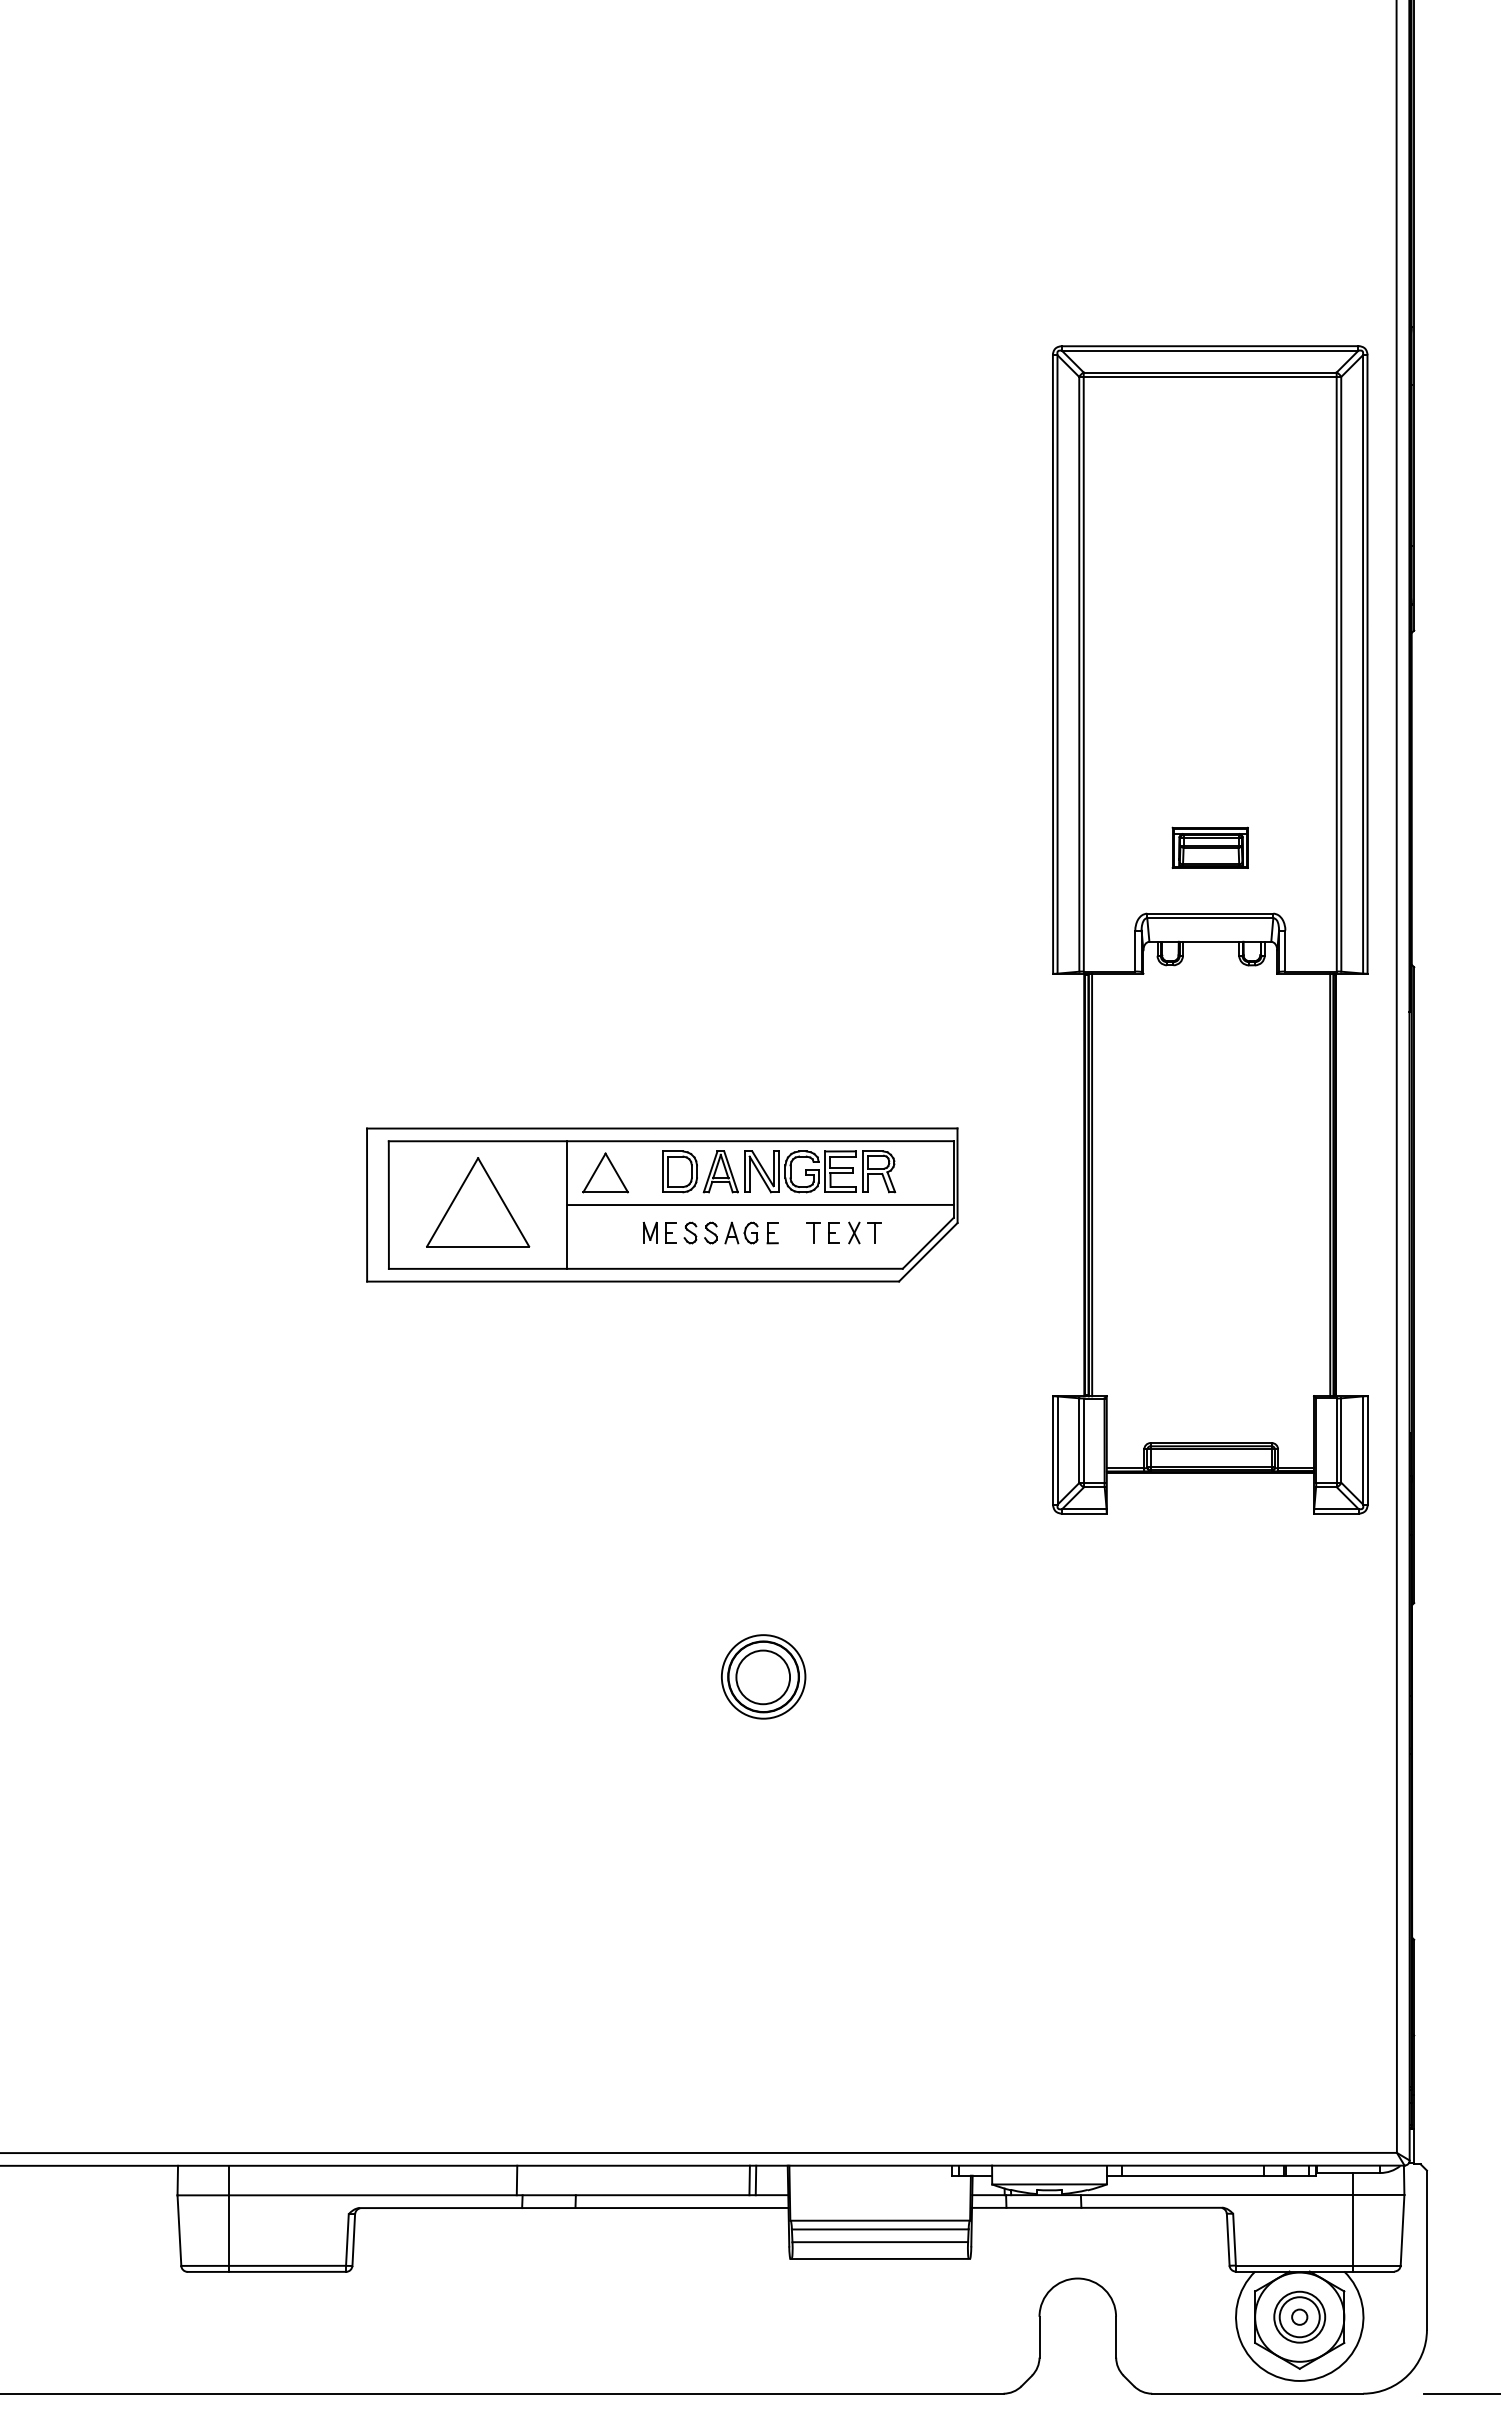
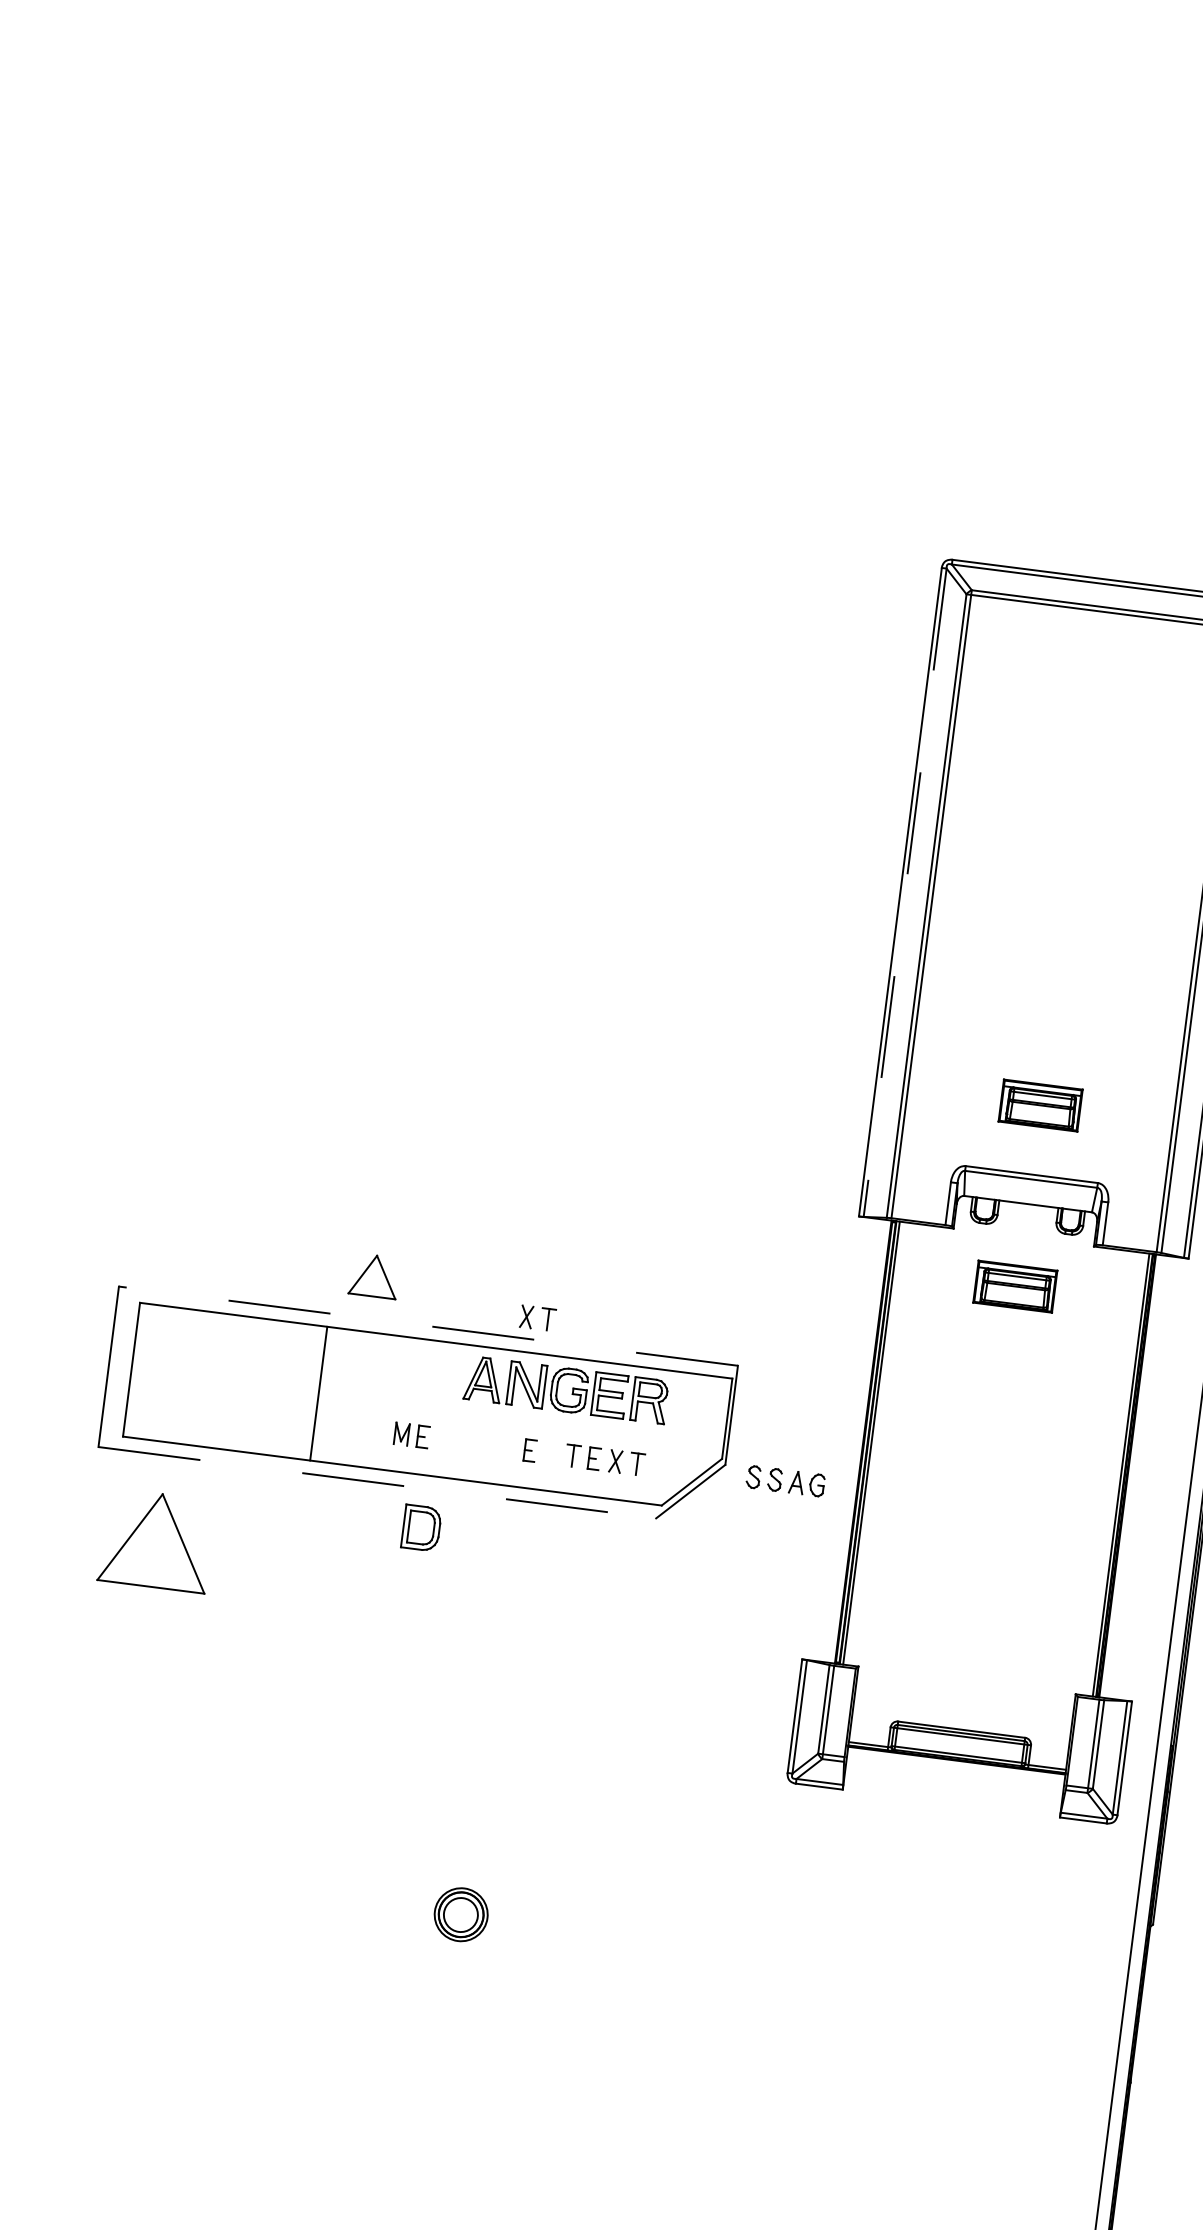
line: (1057, 664) -> (905, 892), solid -> dashed
part: (1207, 1020) -> (1014, 1286), added
part: (756, 1104) -> (530, 1313), added
line: (661, 1128) -> (427, 1326), solid -> dashed
part: (679, 1171) -> (421, 1527), moved
part: (605, 1172) -> (374, 1275), moved
part: (478, 1202) -> (157, 1540), moved
line: (760, 1204) -> (521, 1419), removed
part: (720, 1232) -> (785, 1480), moved
line: (633, 1281) -> (377, 1482), solid -> dashed
part: (763, 1676) -> (460, 1914), size x0.6

